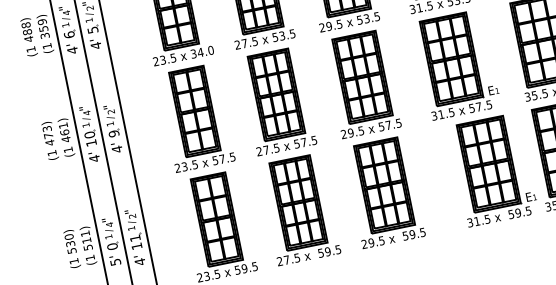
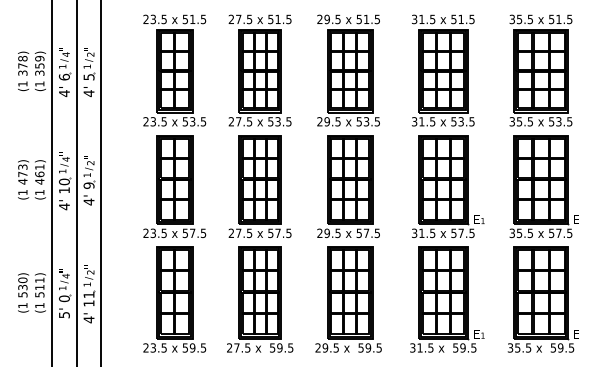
text: (27, 35) -> (22, 69), 488) -> 378)
text: (202, 51) -> (194, 121), 34.0 -> 53.5
part: (494, 169) -> (447, 299), moved

